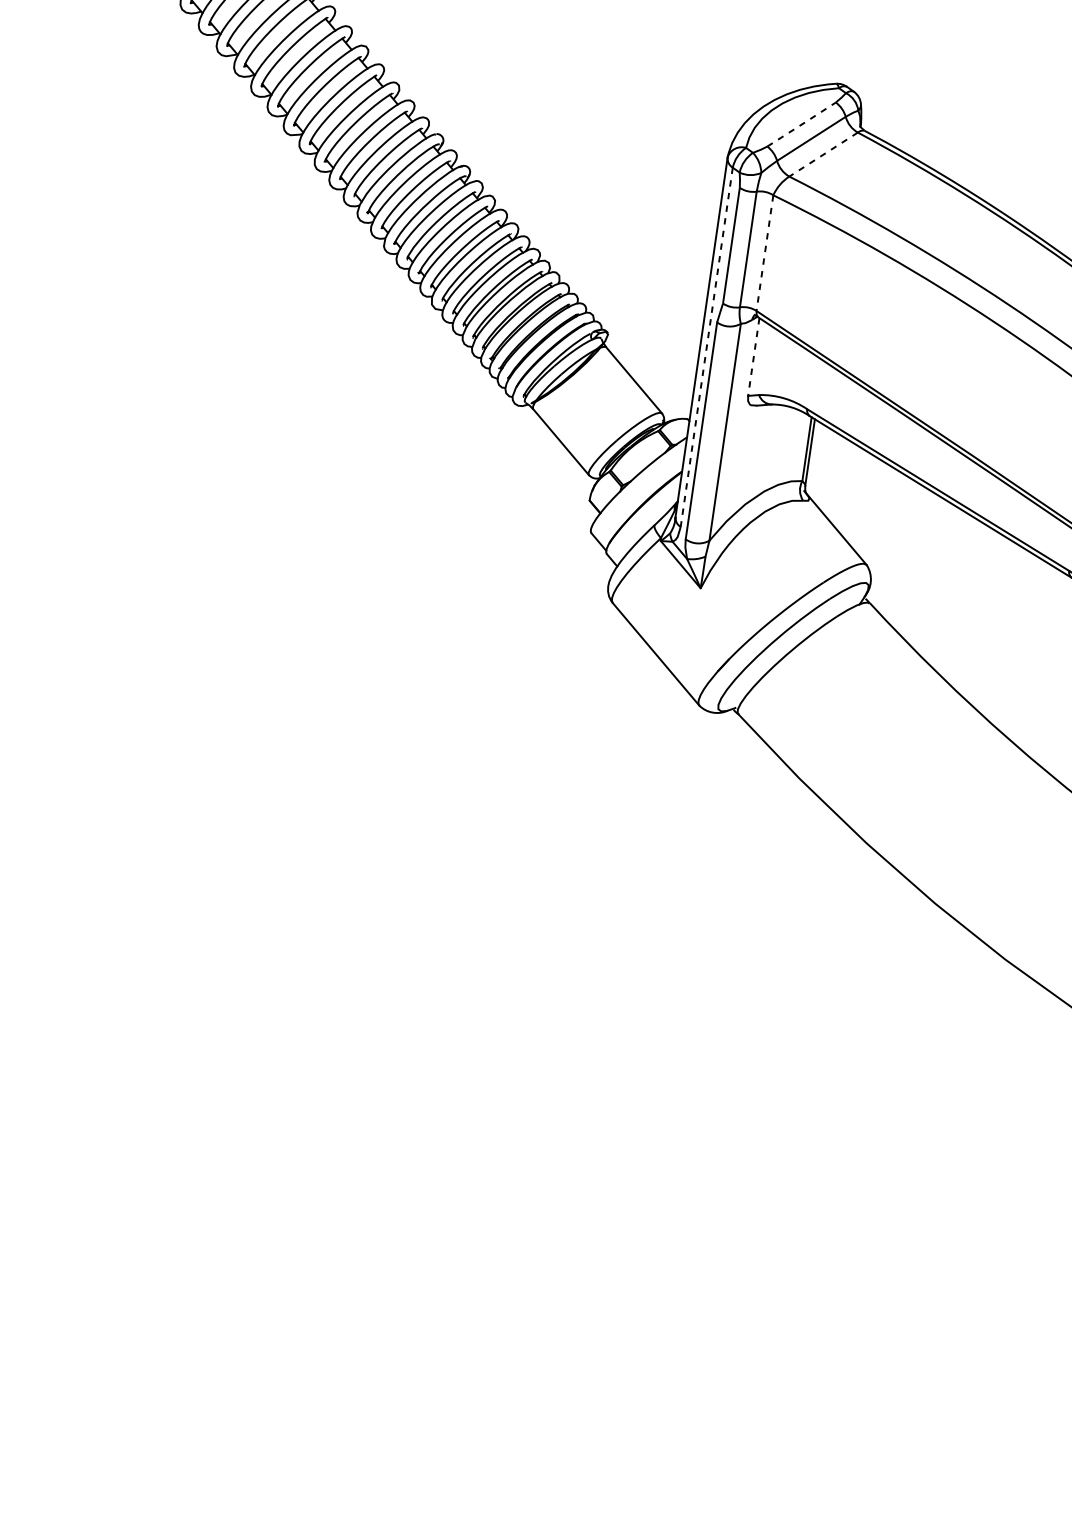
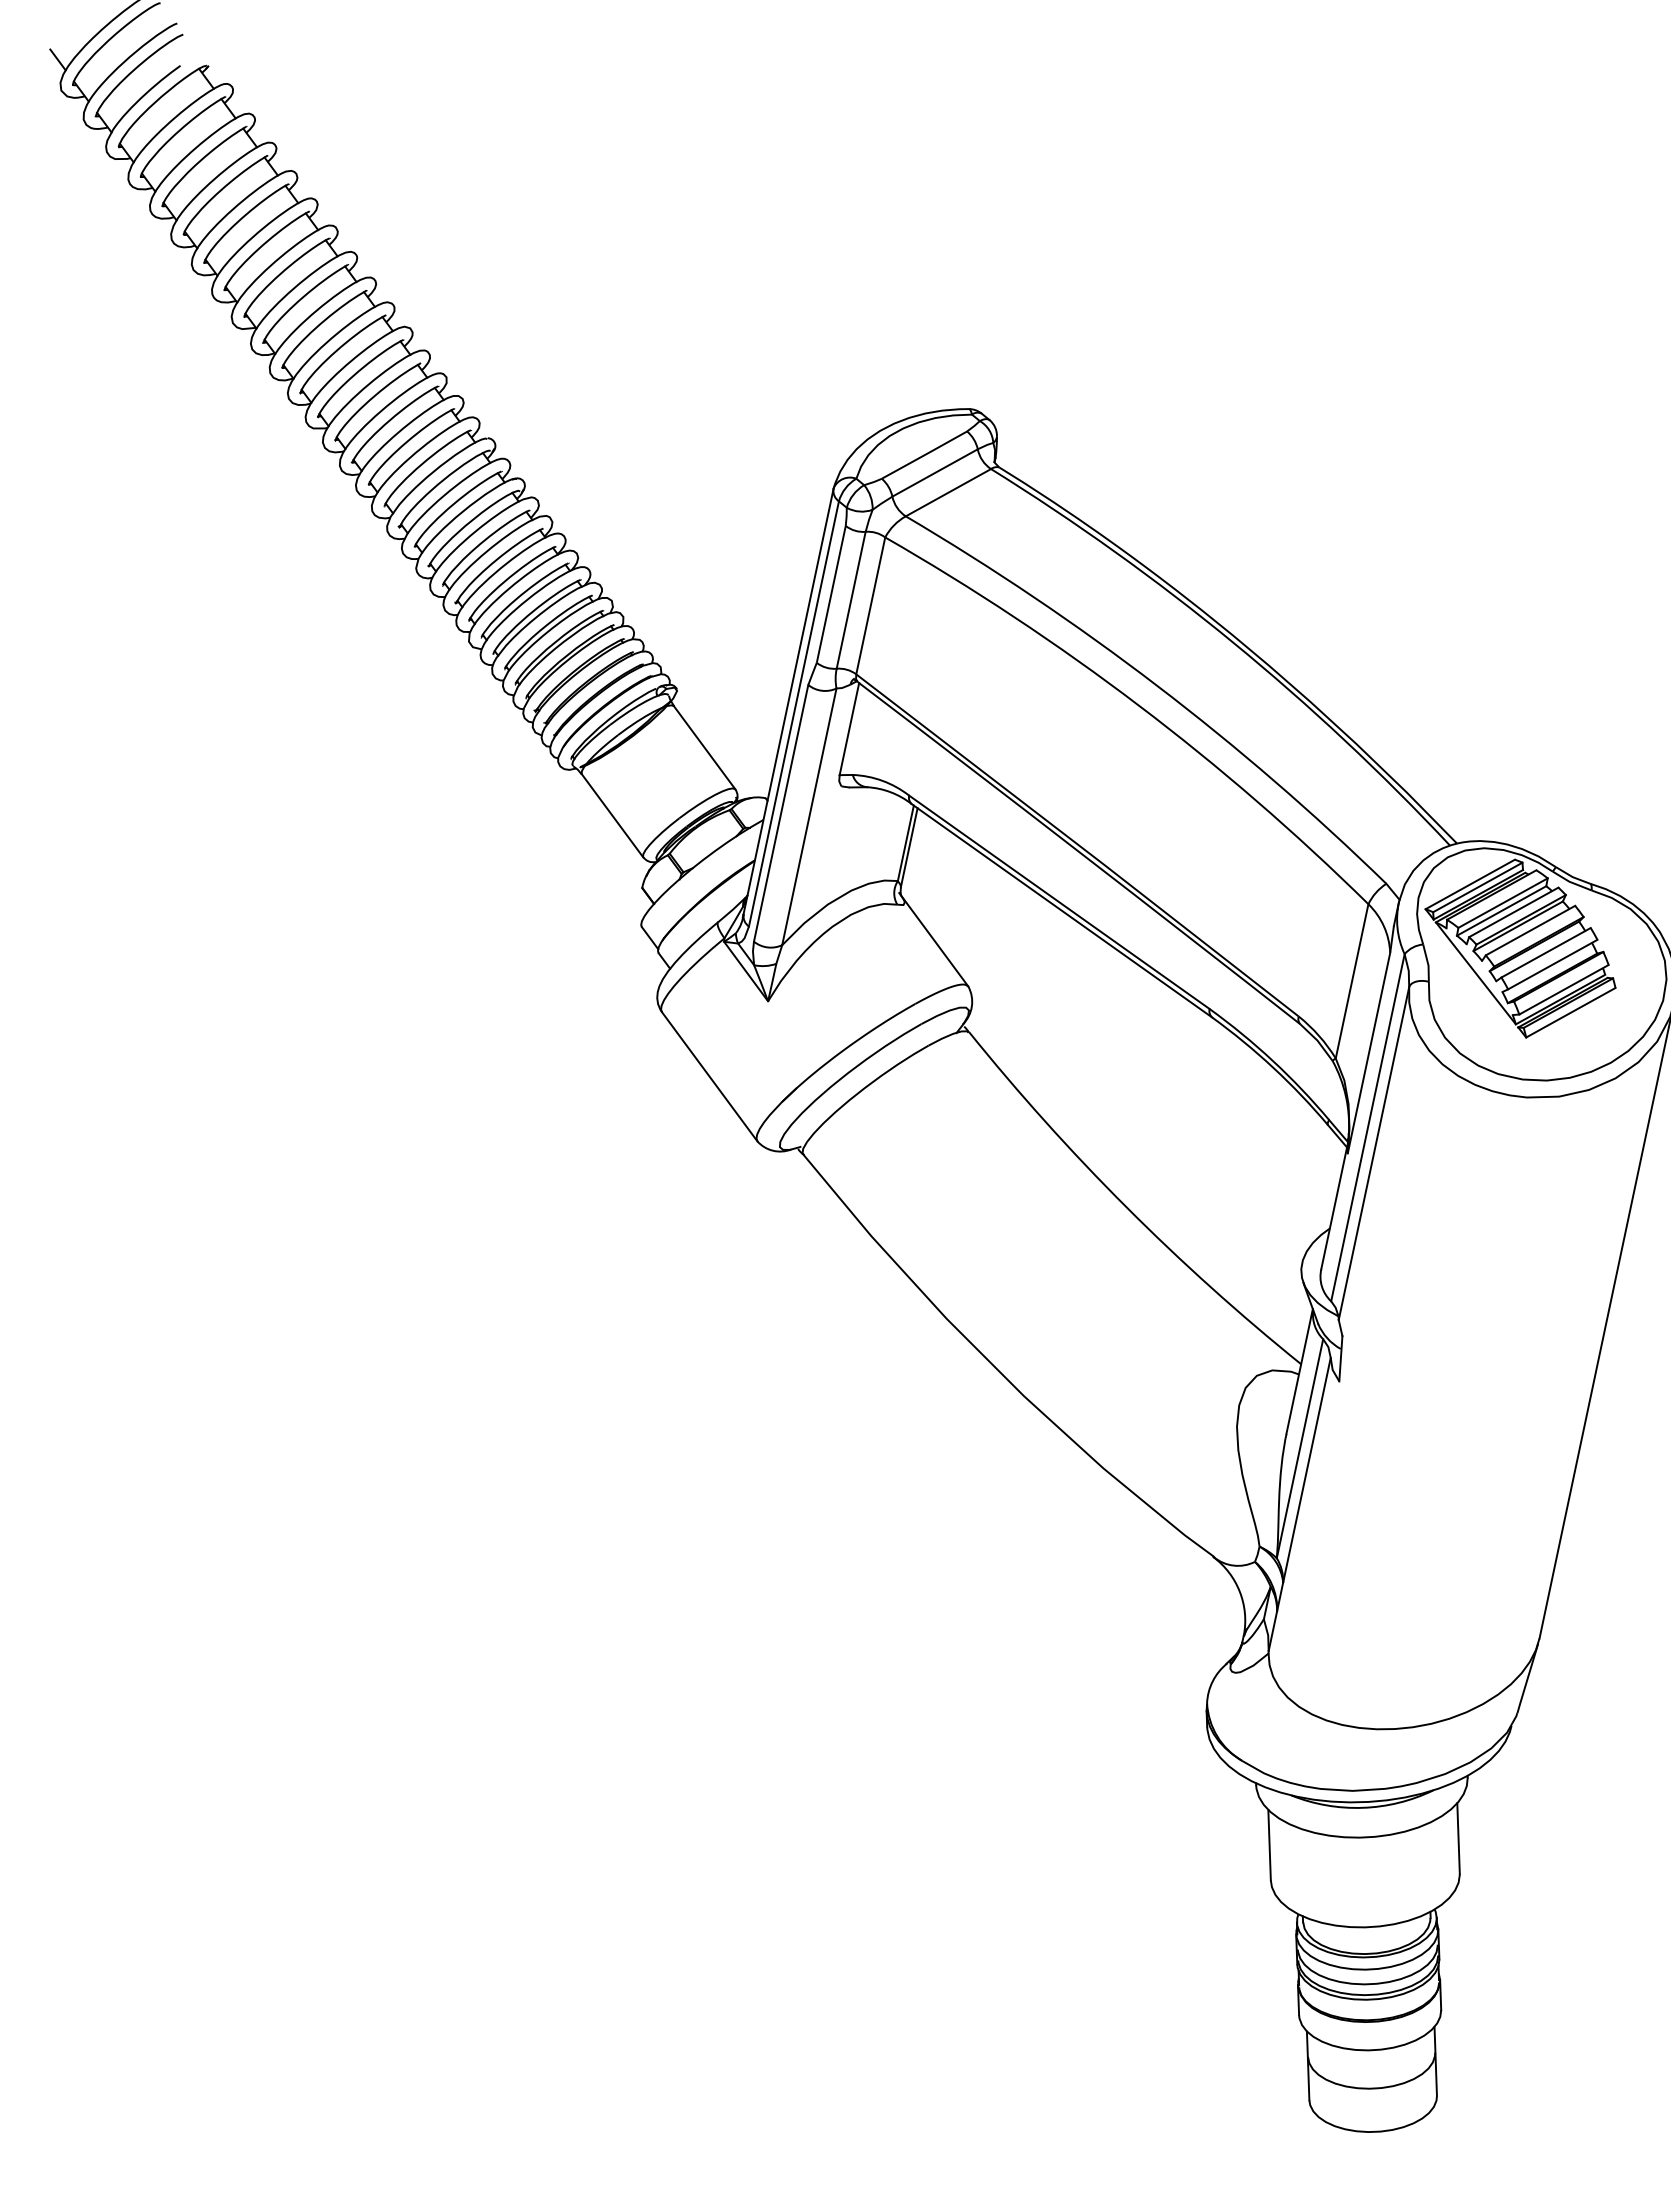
line: (802, 123) -> (925, 454), dashed -> solid
line: (823, 154) -> (948, 492), dashed -> solid
line: (764, 253) -> (870, 606), dashed -> solid
line: (706, 347) -> (793, 714), dashed -> solid
line: (753, 357) -> (849, 729), dashed -> solid

